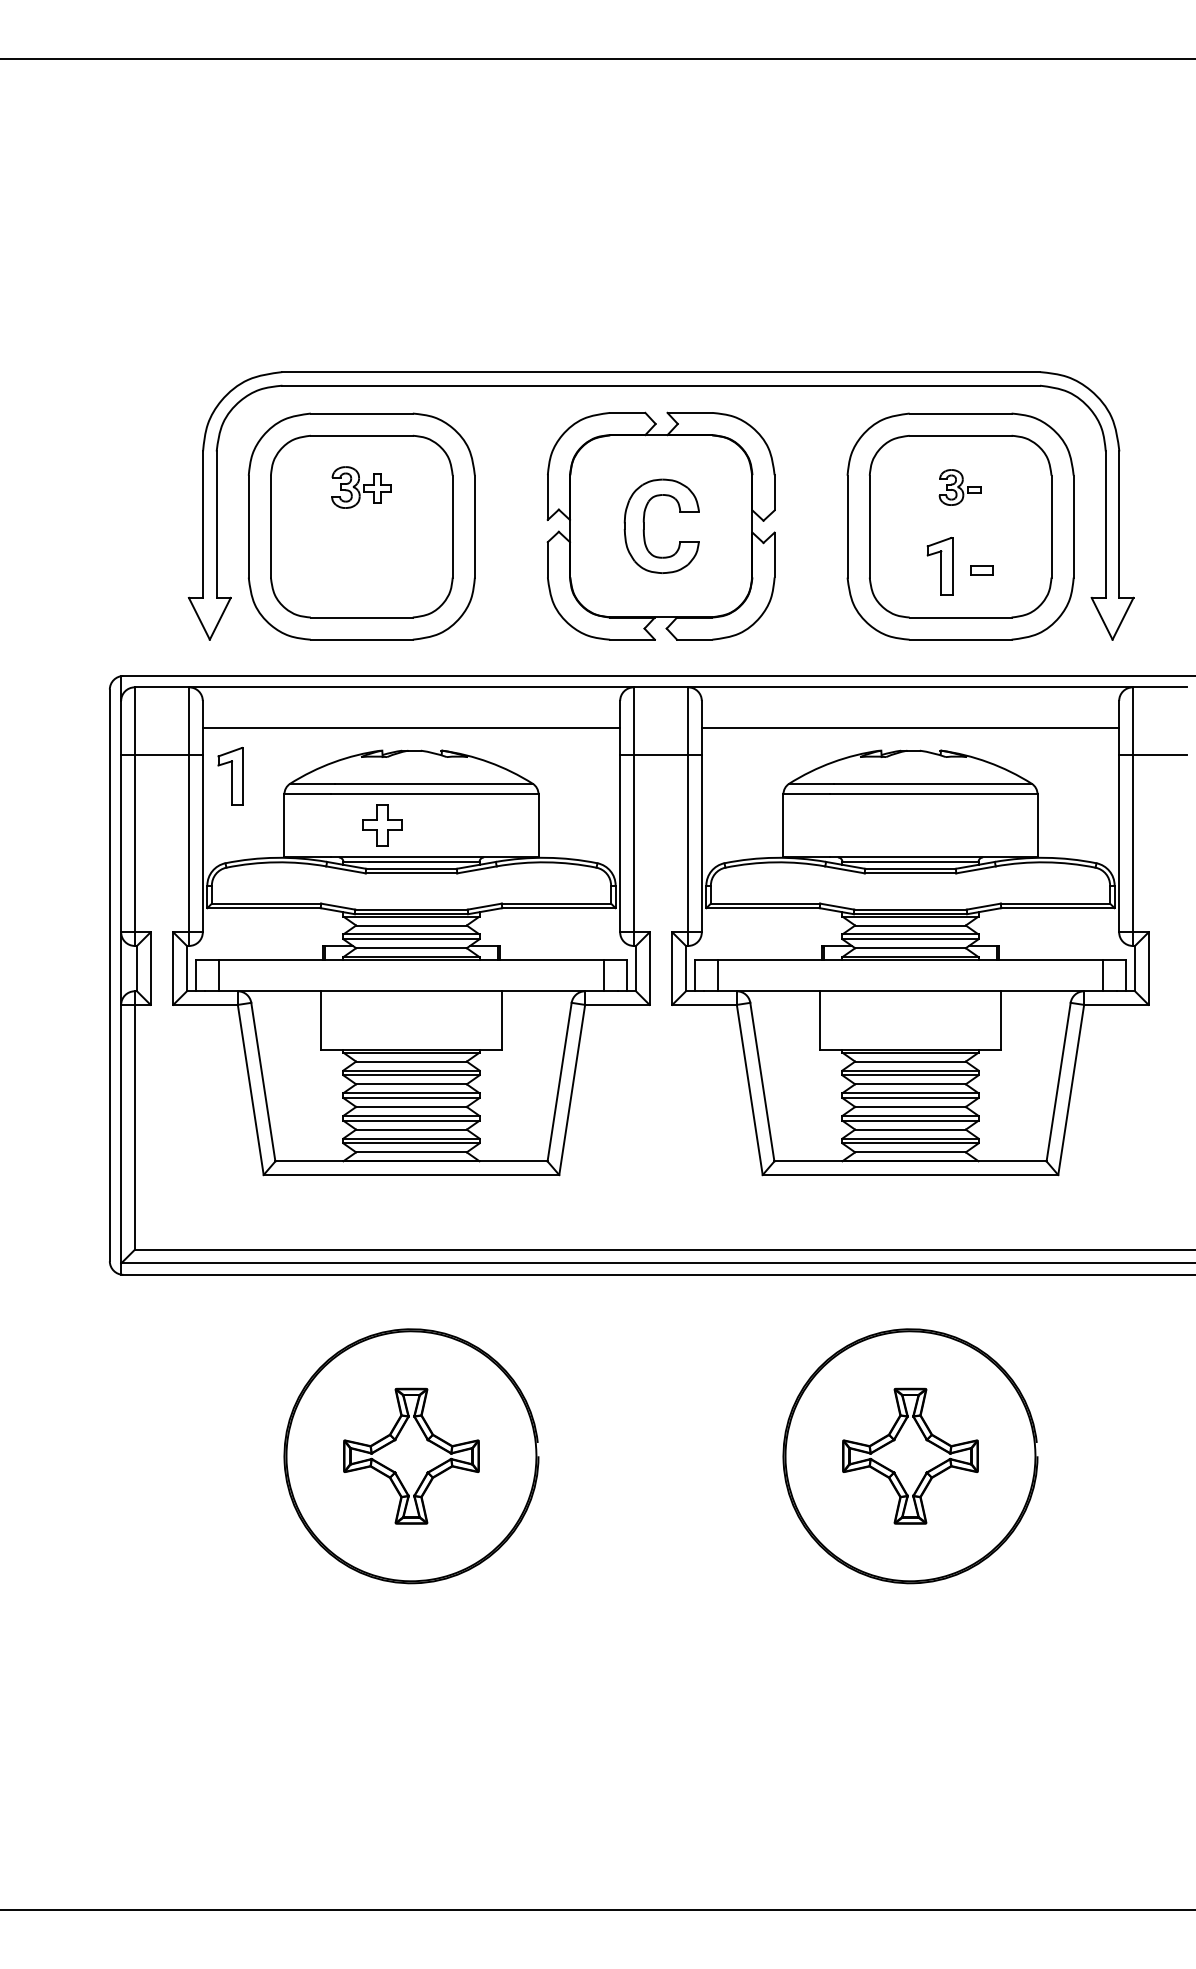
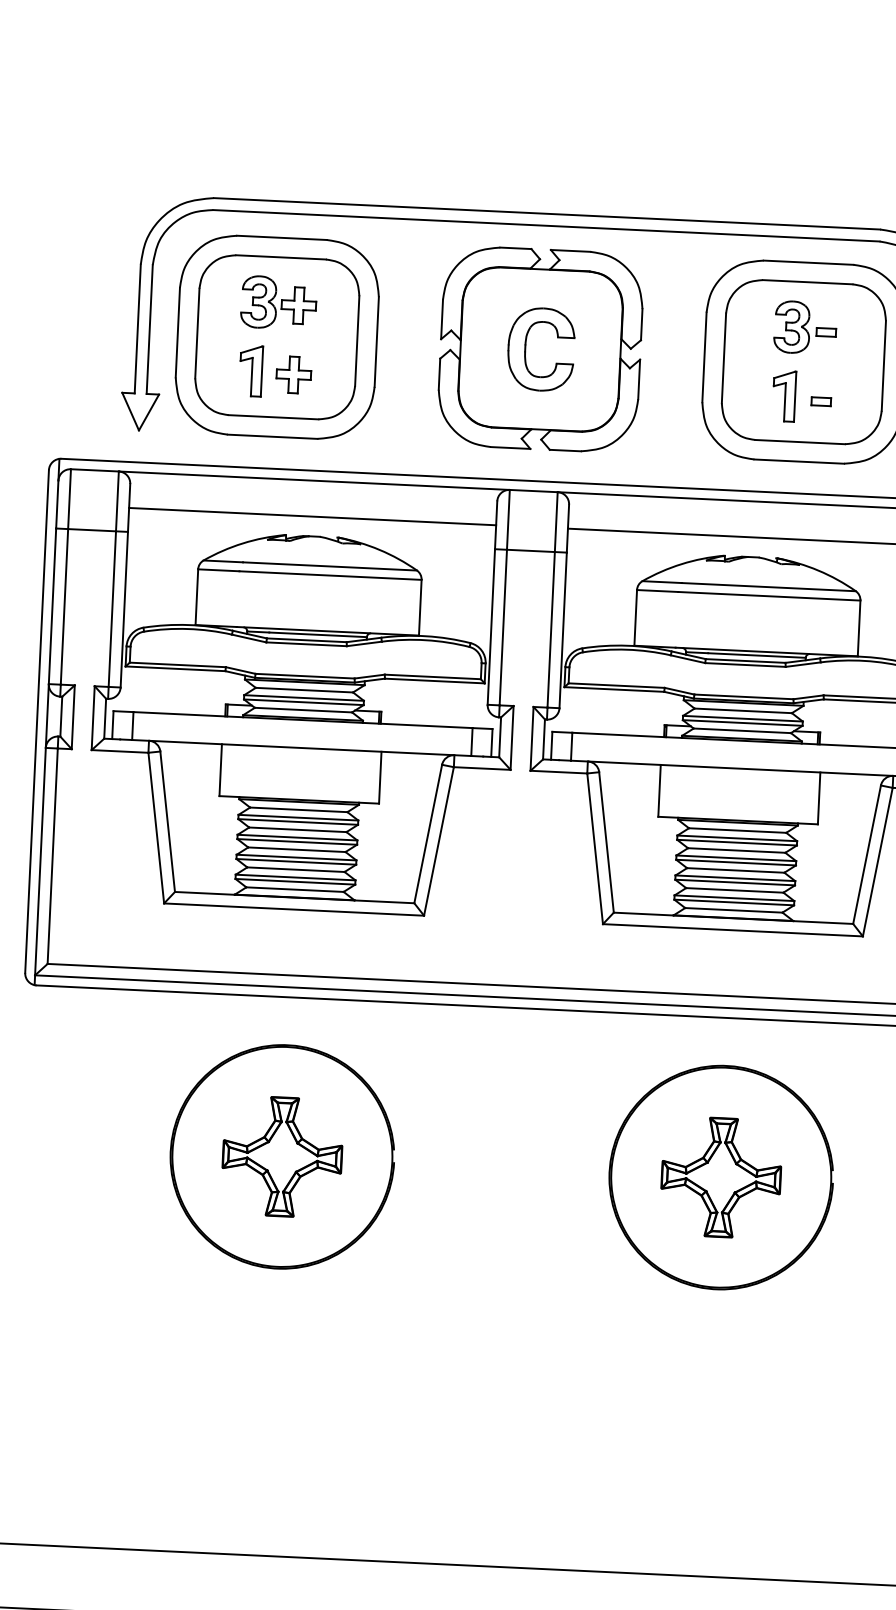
part: (361, 487) -> (278, 302), size x1.43
part: (960, 487) -> (805, 327), size x1.67
part: (230, 776) -> (250, 371), moved
part: (382, 825) -> (293, 374), moved

